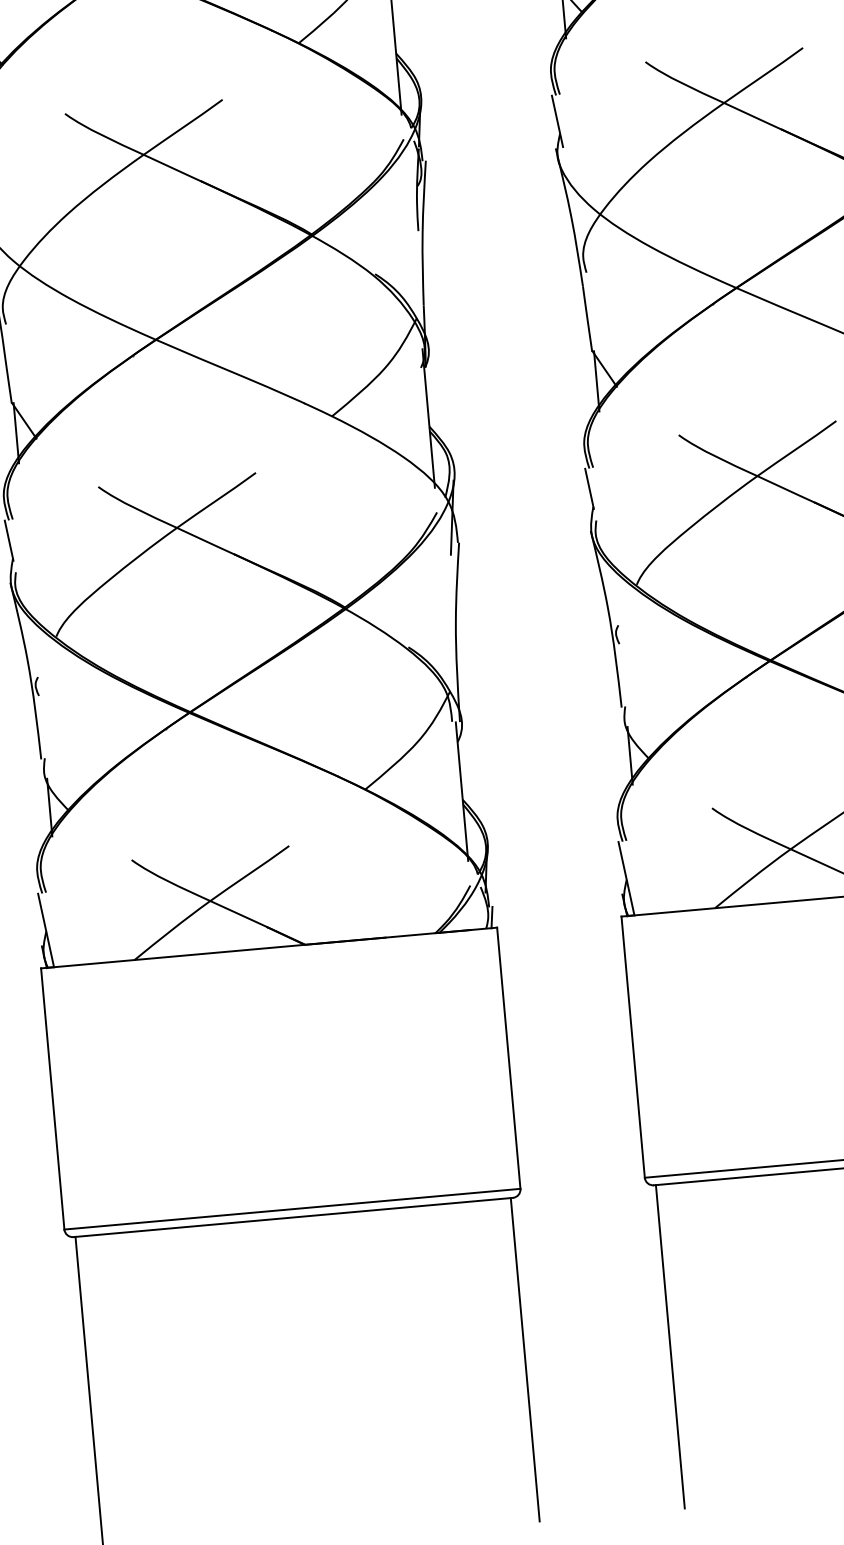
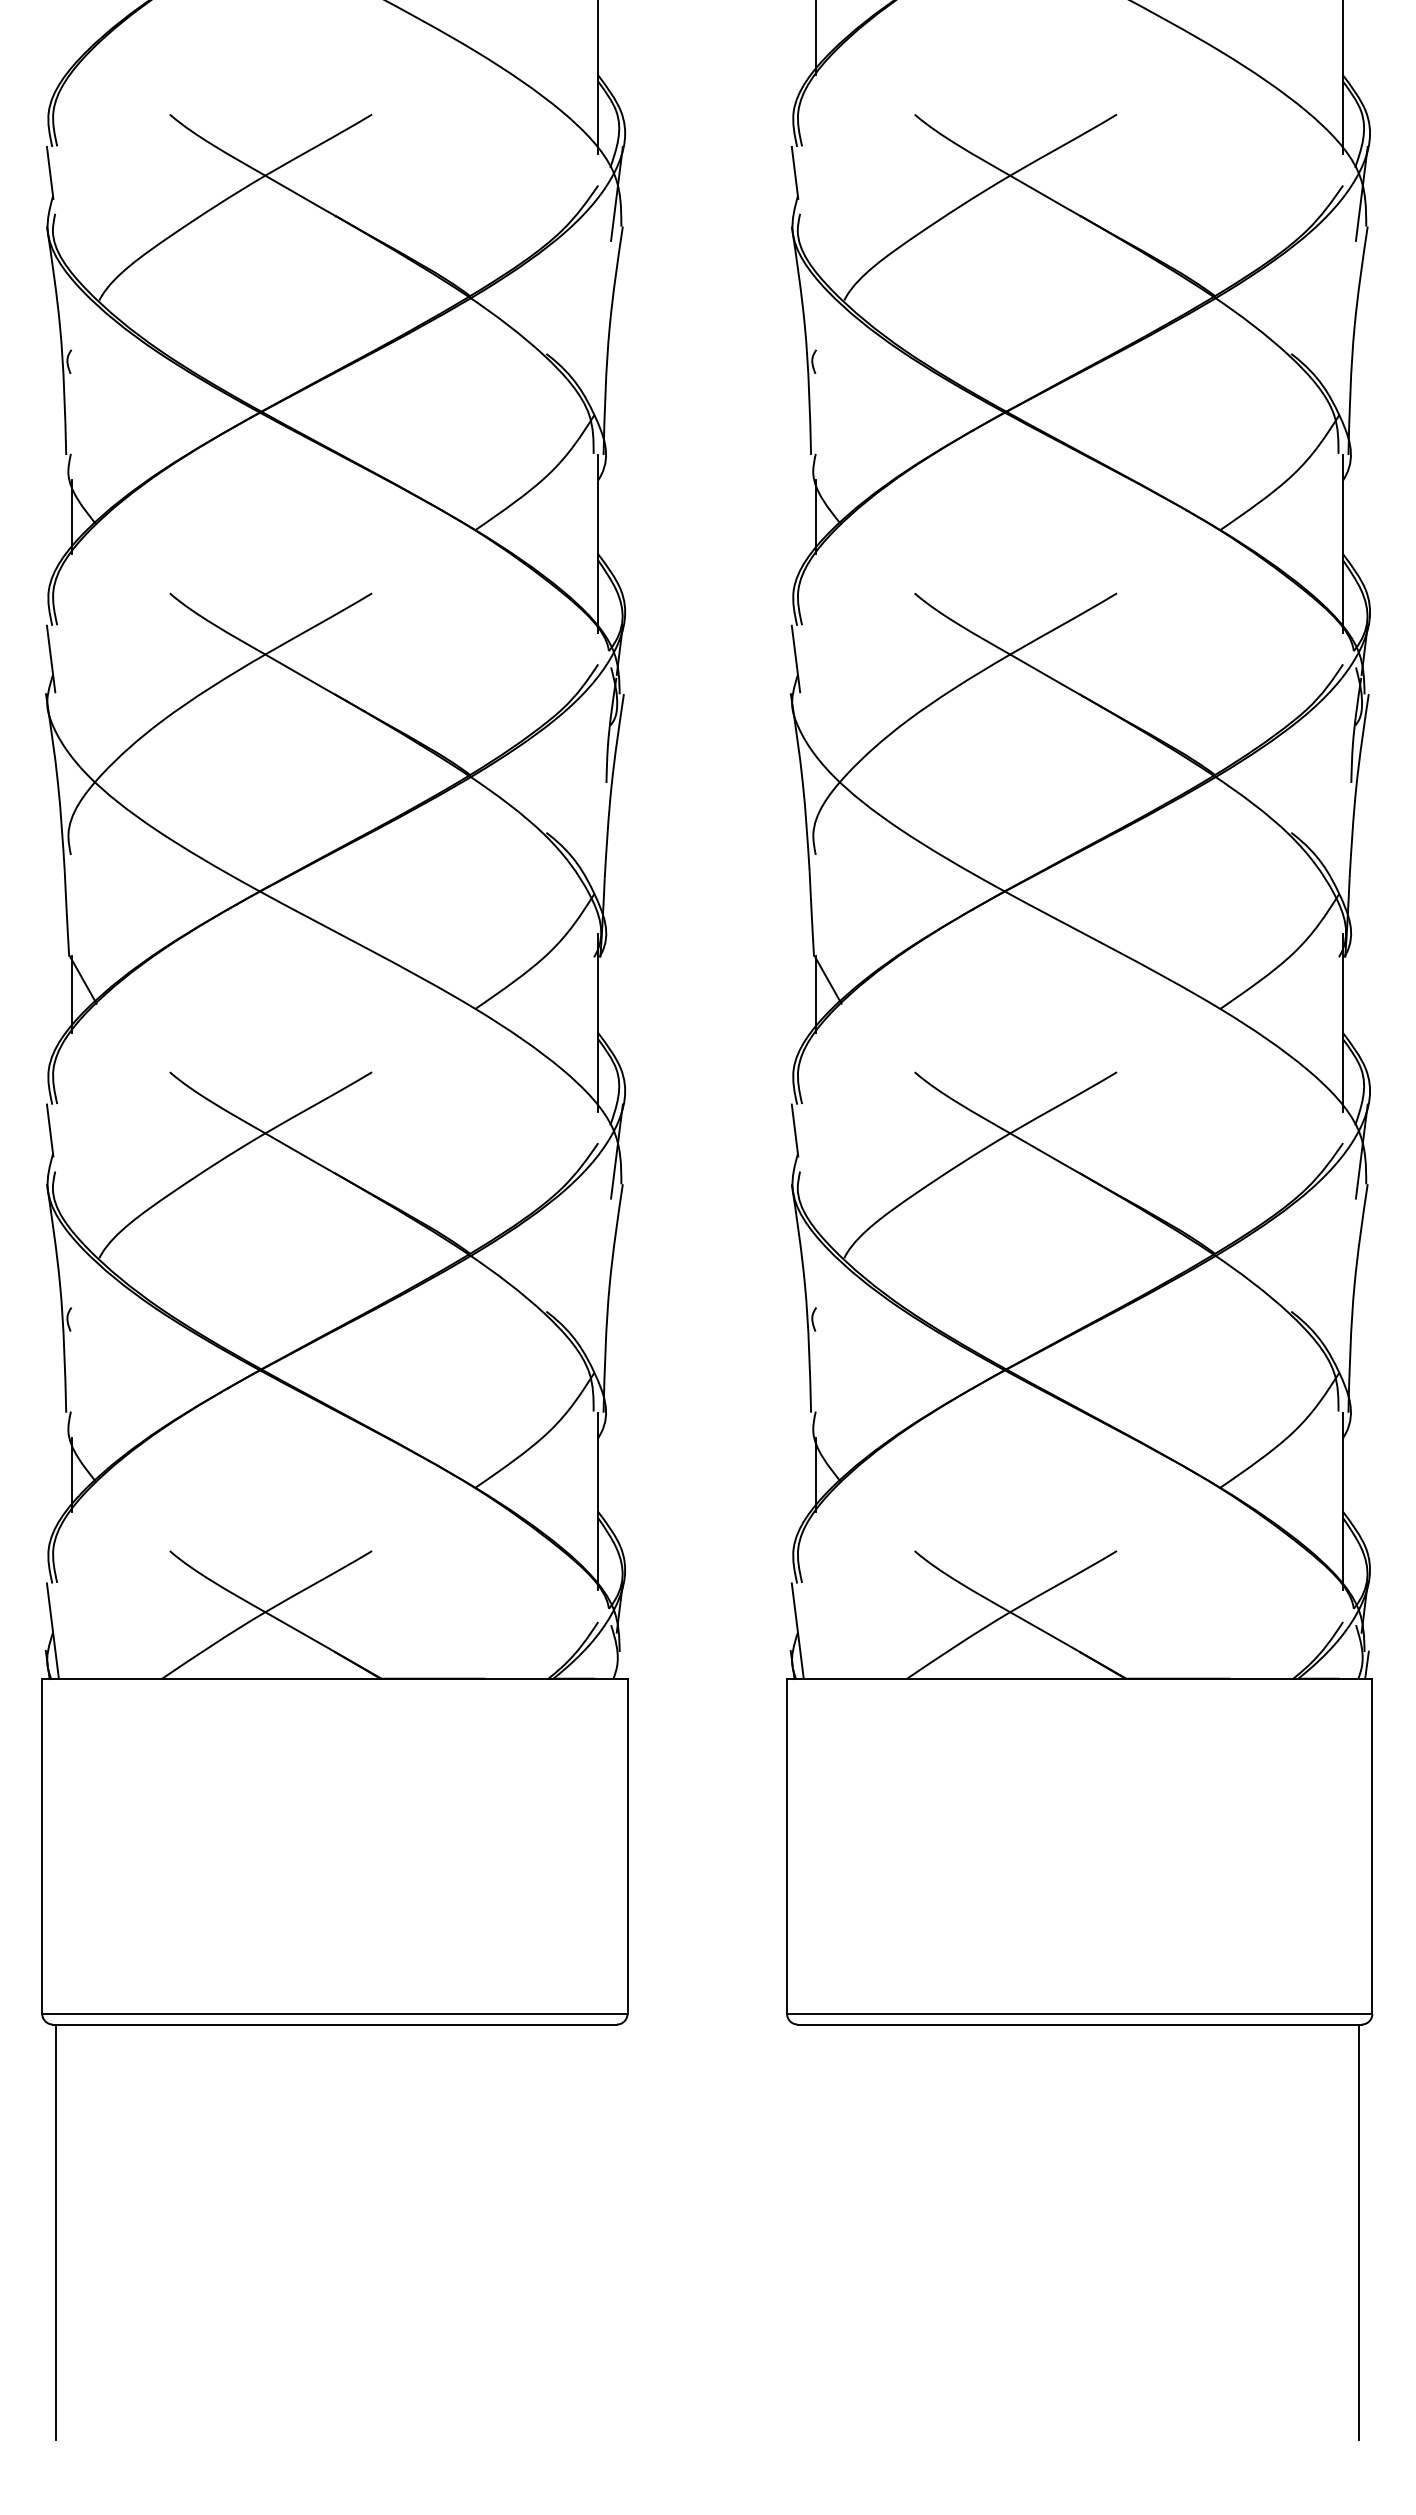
line: (491, 917) -> (621, 1664), removed
line: (670, 1346) -> (800, 2231), removed
line: (525, 1359) -> (614, 2231), removed

